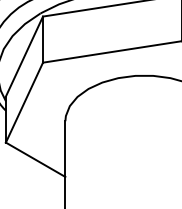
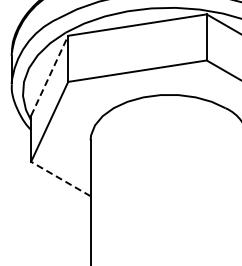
line: (24, 56) -> (49, 75), solid -> dashed
line: (35, 159) -> (60, 178), solid -> dashed

